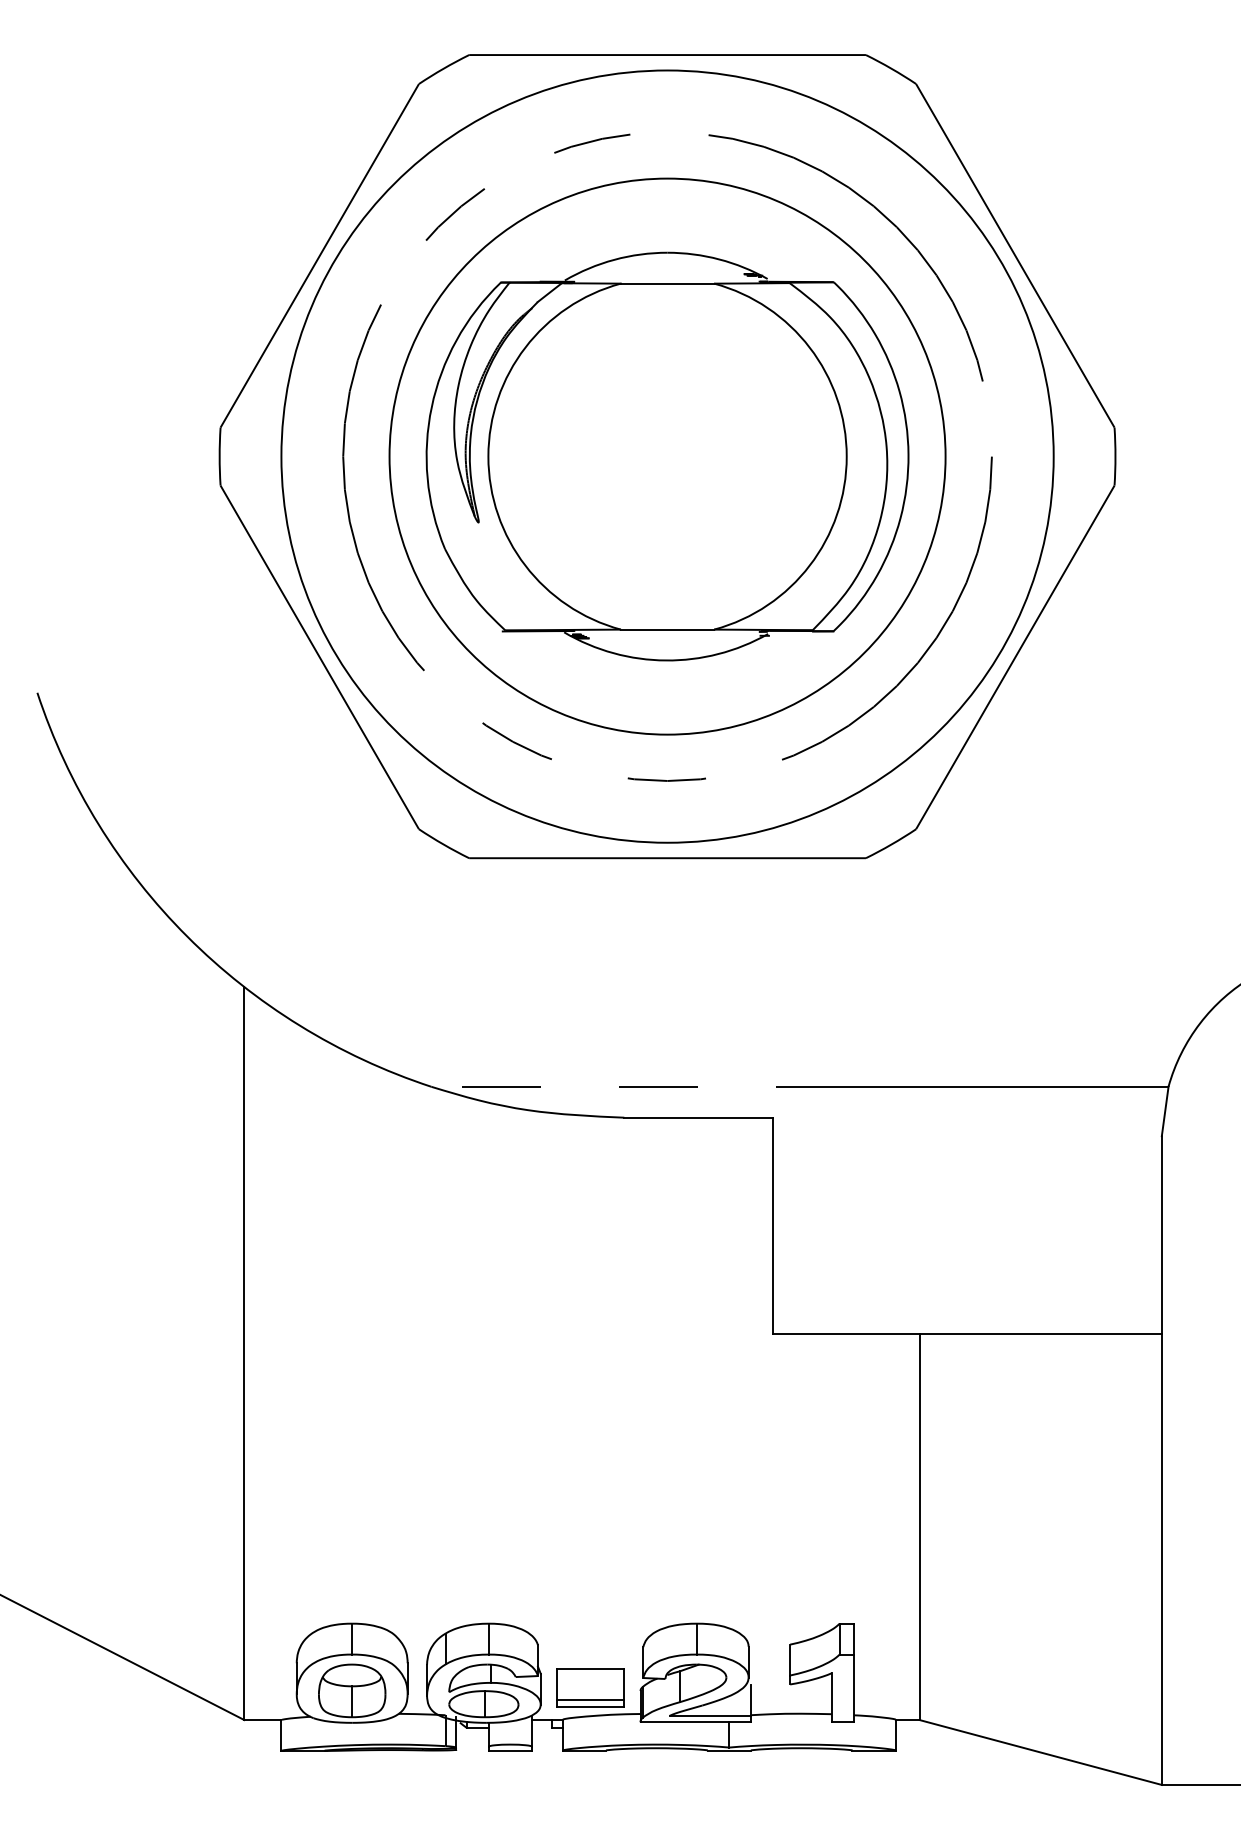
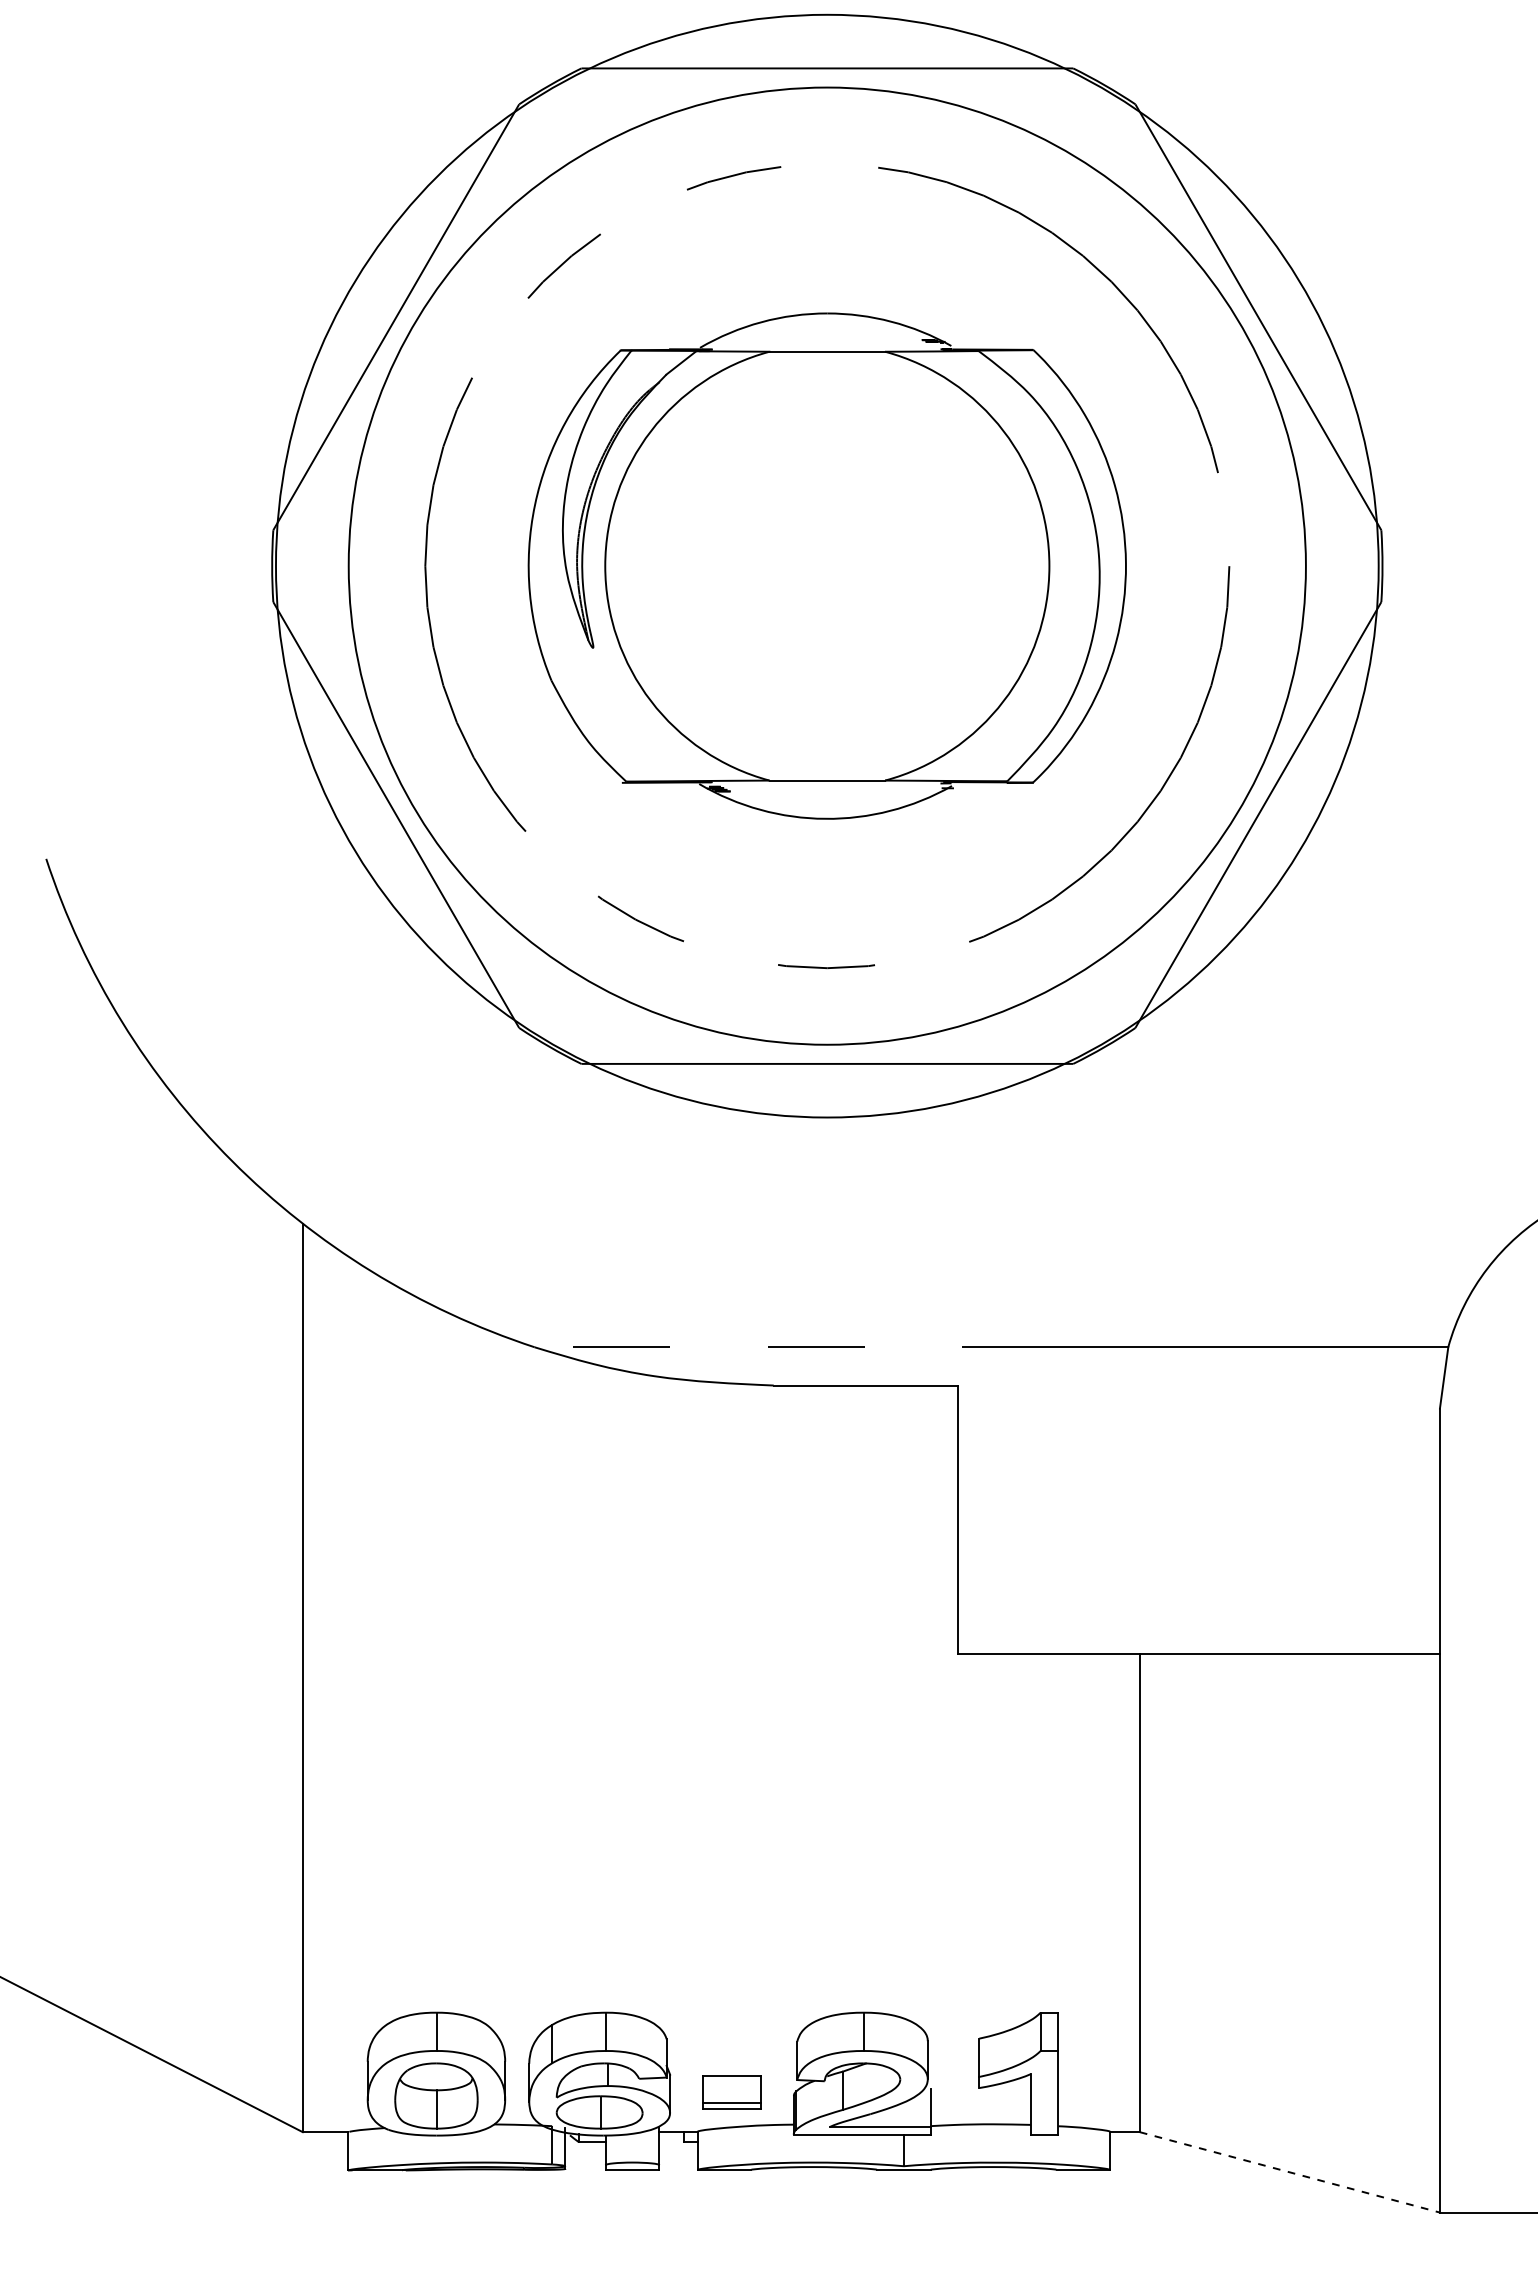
circle: (666, 456) -> (826, 565), size x1.6
part: (590, 1688) -> (731, 2092), size x0.7
line: (1041, 1752) -> (1290, 2172), solid -> dashed

